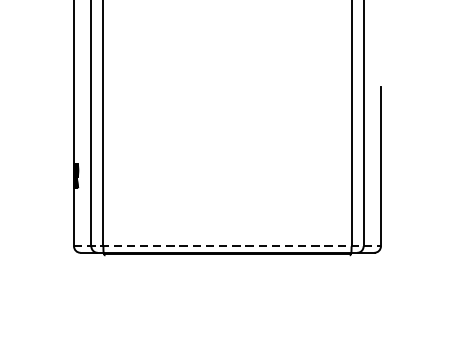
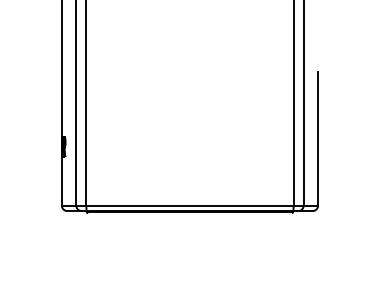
line: (228, 246) -> (190, 205), dashed -> solid

